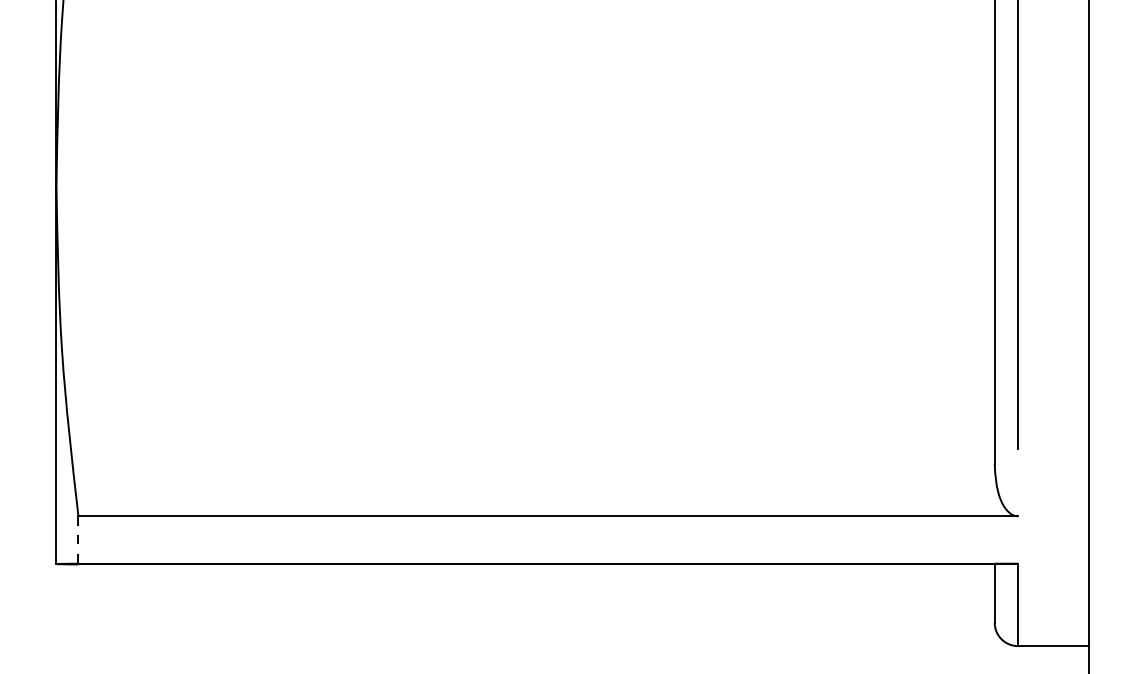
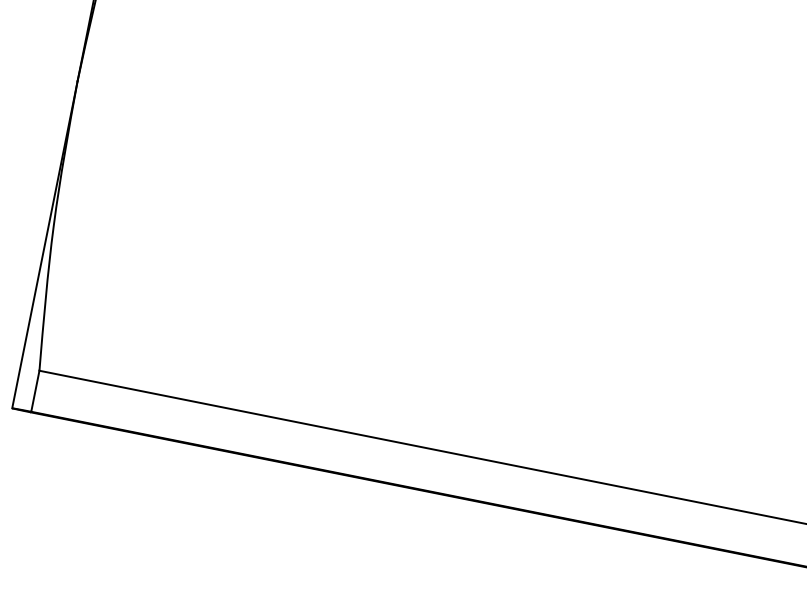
line: (78, 539) -> (35, 390), dashed -> solid

